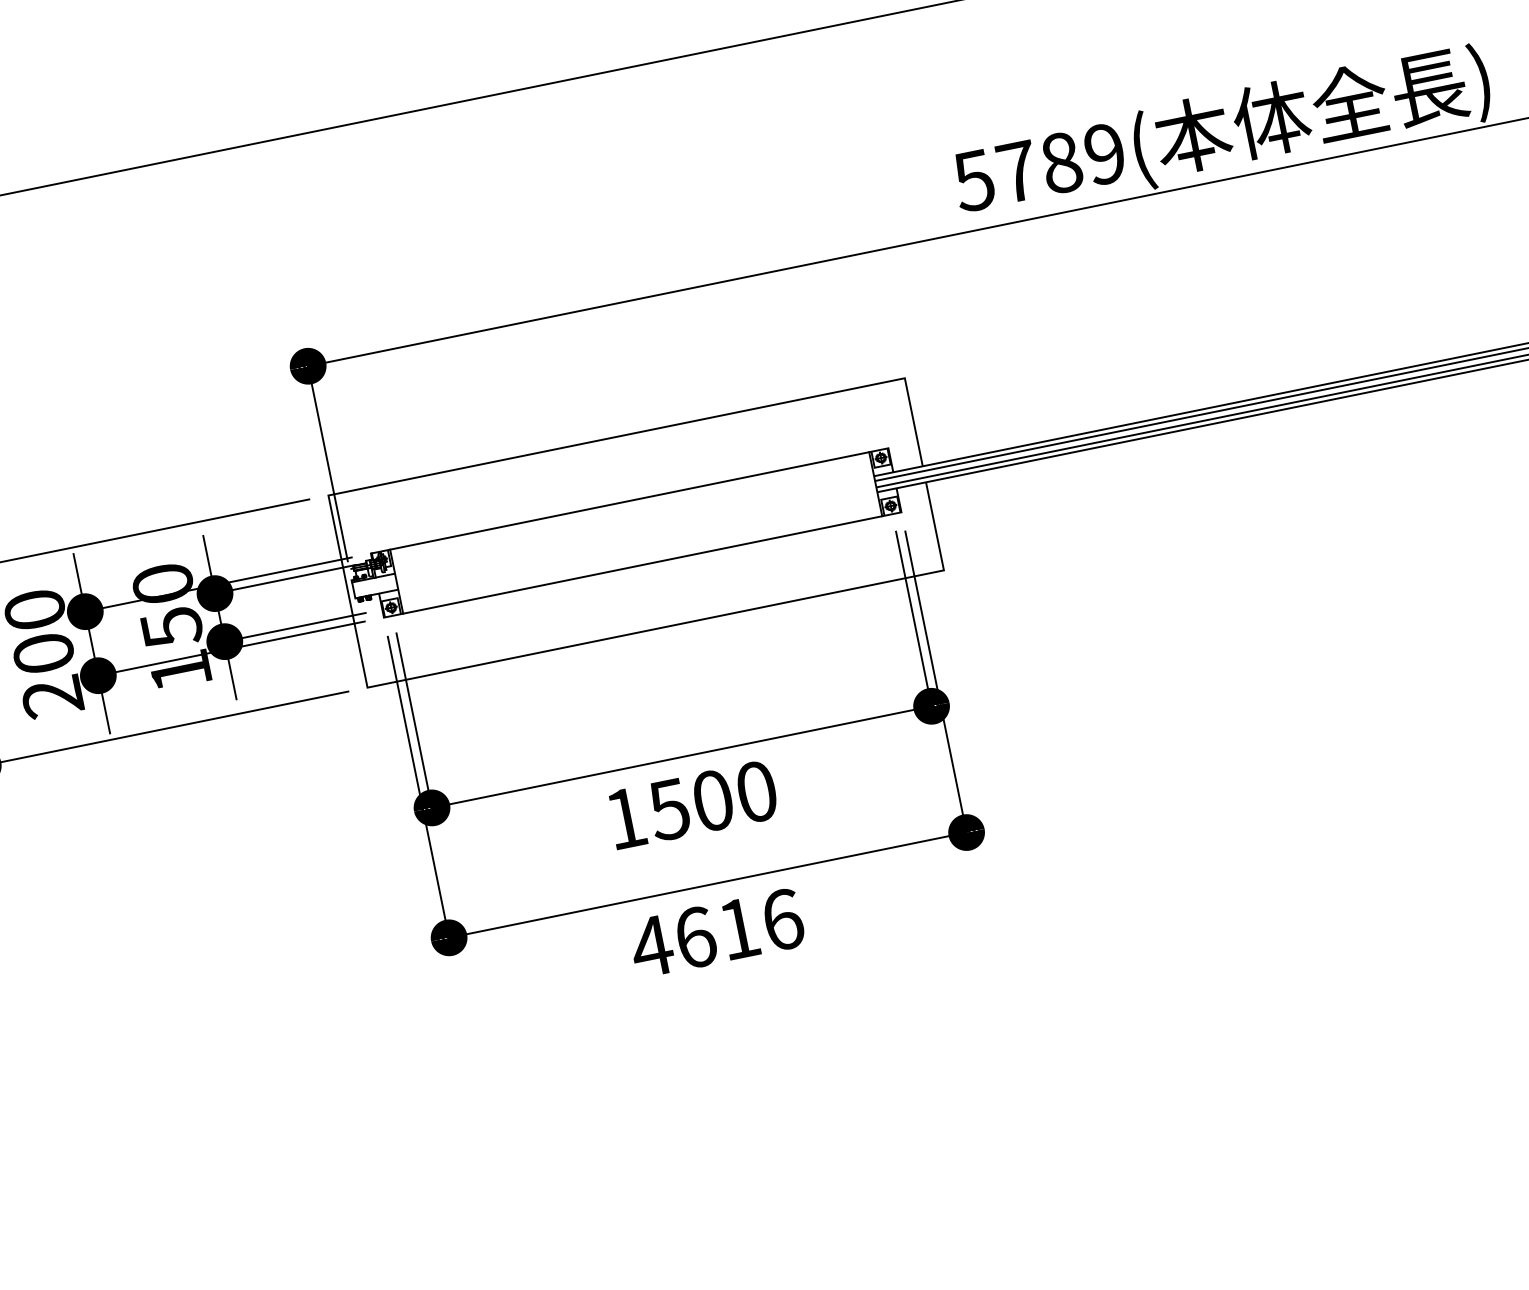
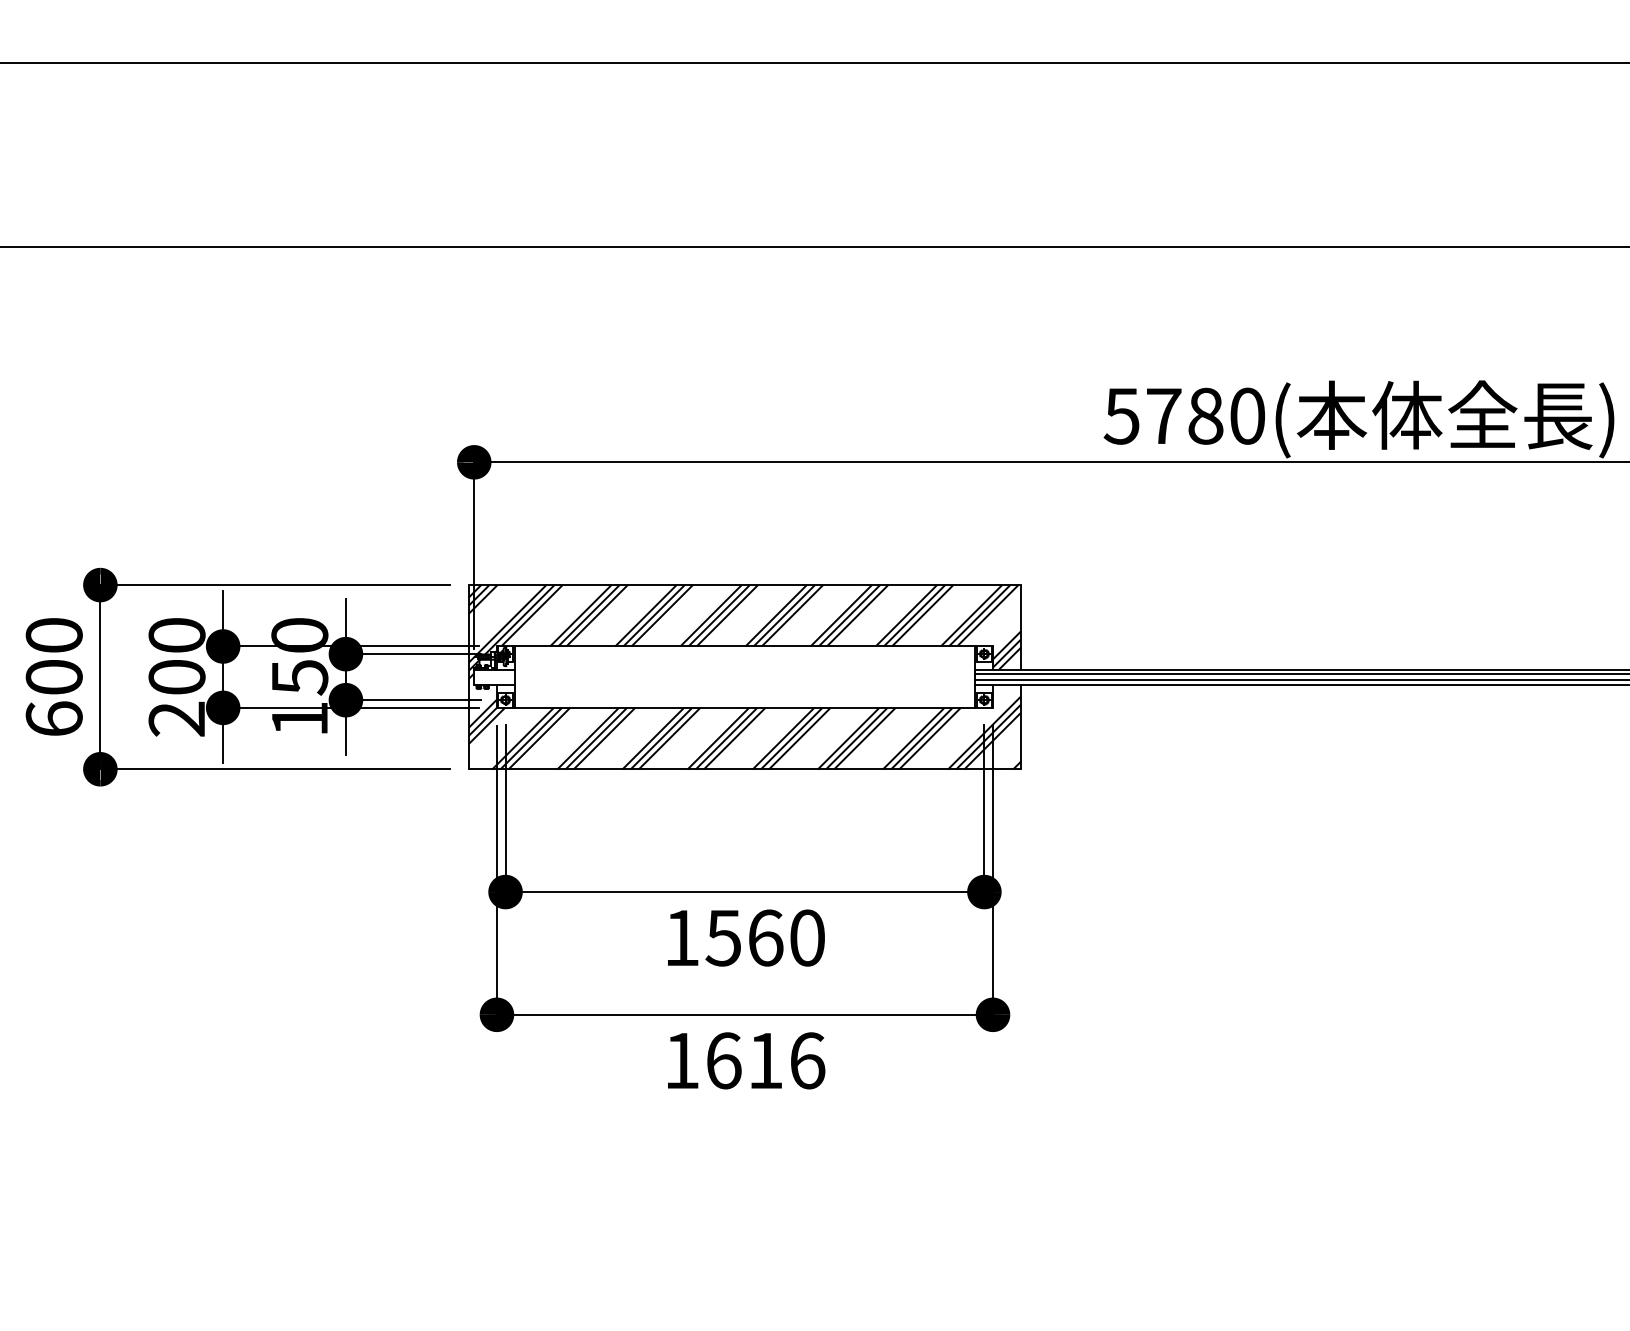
text: (1104, 153) -> (1247, 415), 5789( -> 5780(
hatch: (635, 533) -> (744, 677), added
text: (712, 800) -> (765, 937), 1500 -> 1560
text: (651, 946) -> (681, 1060), 4616 -> 1616

